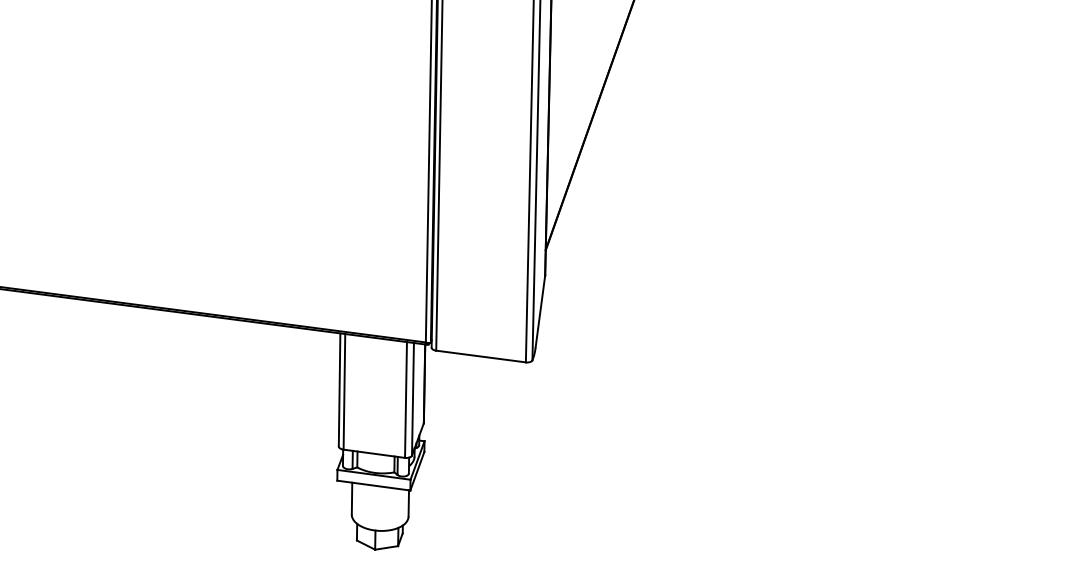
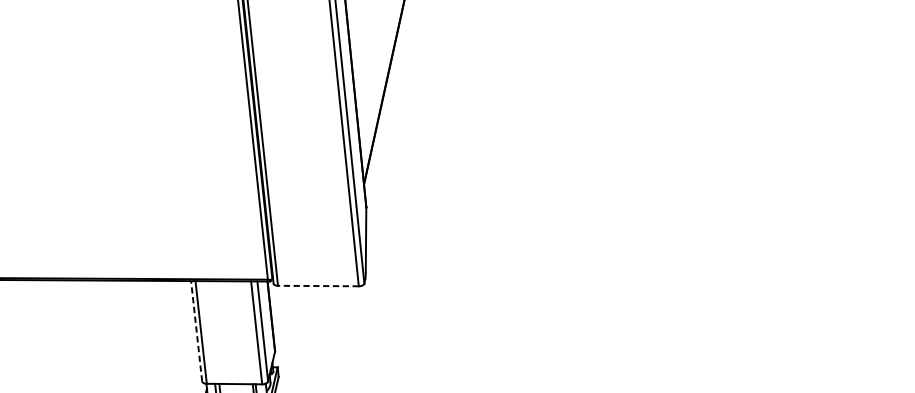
line: (480, 356) -> (317, 286), solid -> dashed
line: (339, 389) -> (196, 330), solid -> dashed

